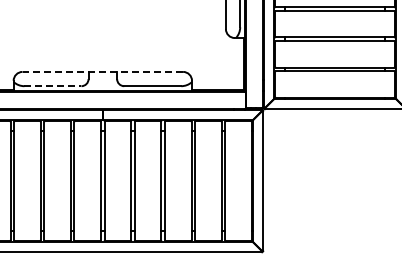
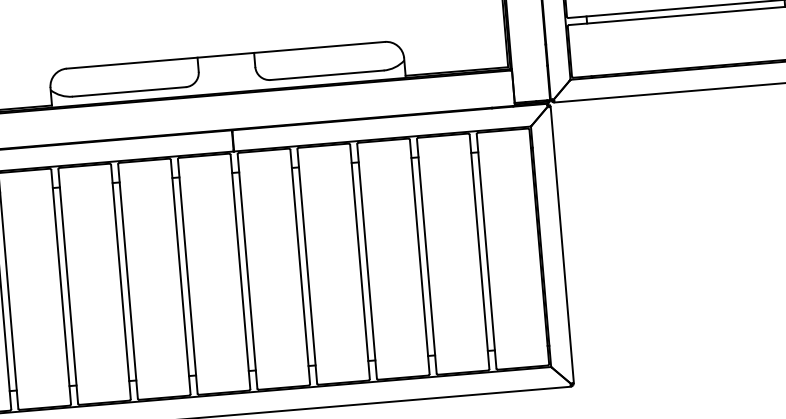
line: (102, 71) -> (225, 54), dashed -> solid
line: (52, 86) -> (128, 92), dashed -> solid

